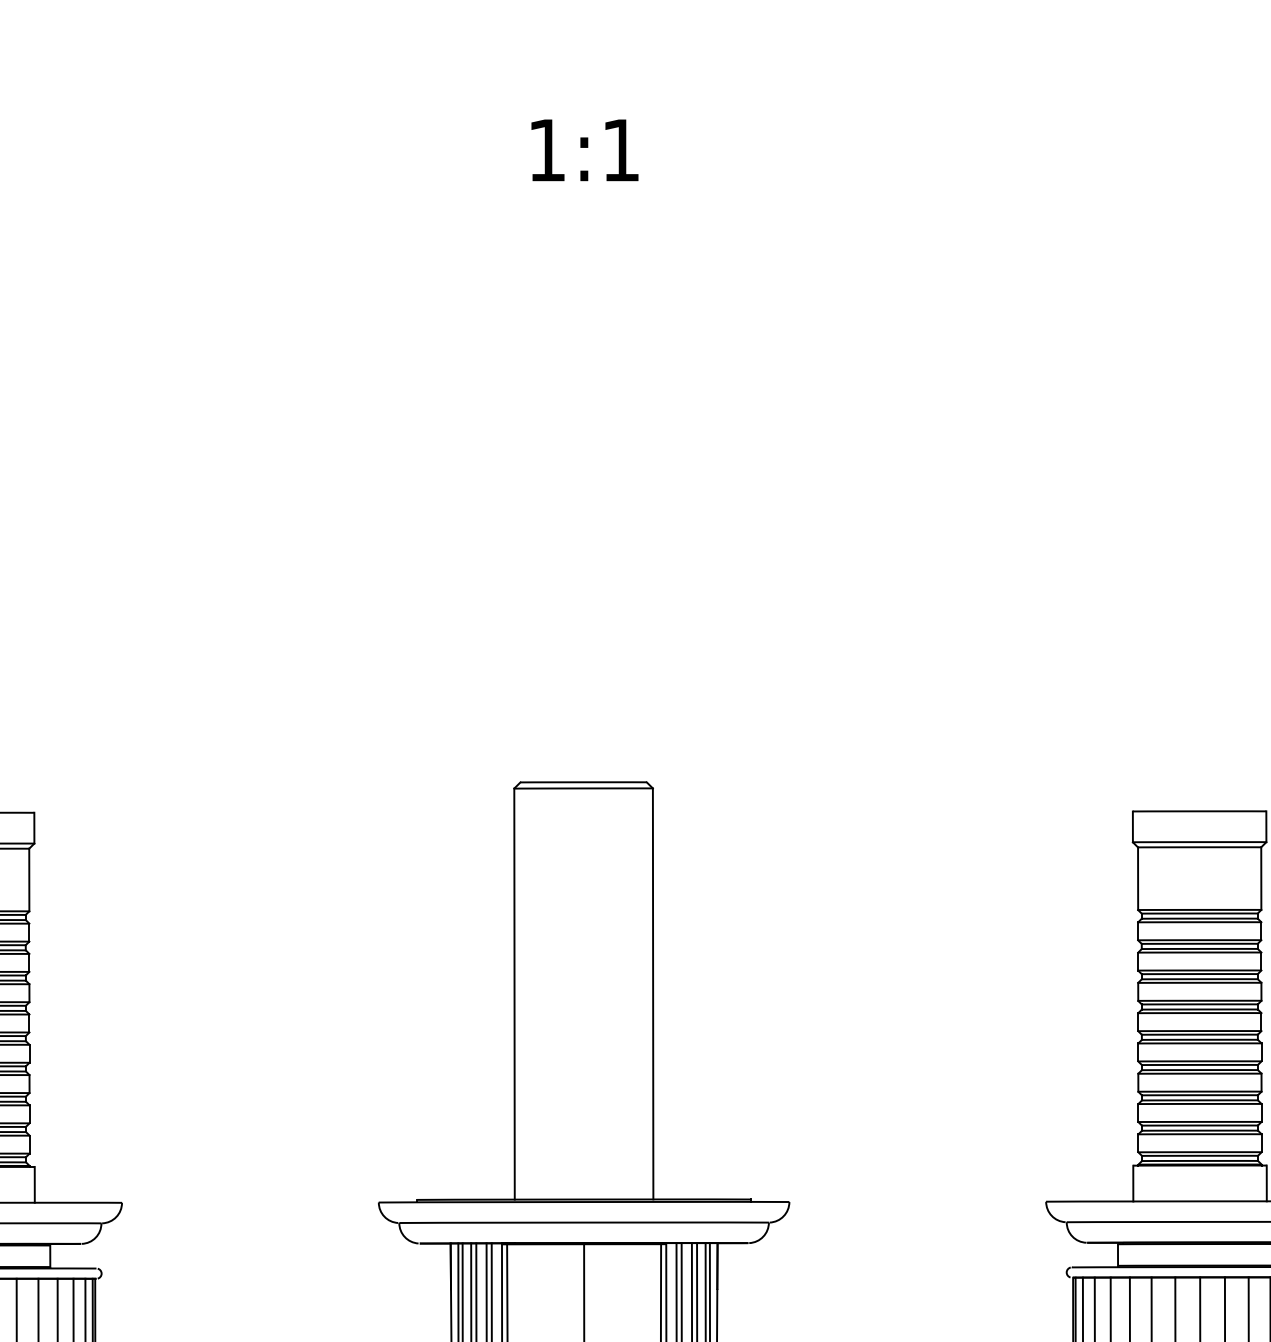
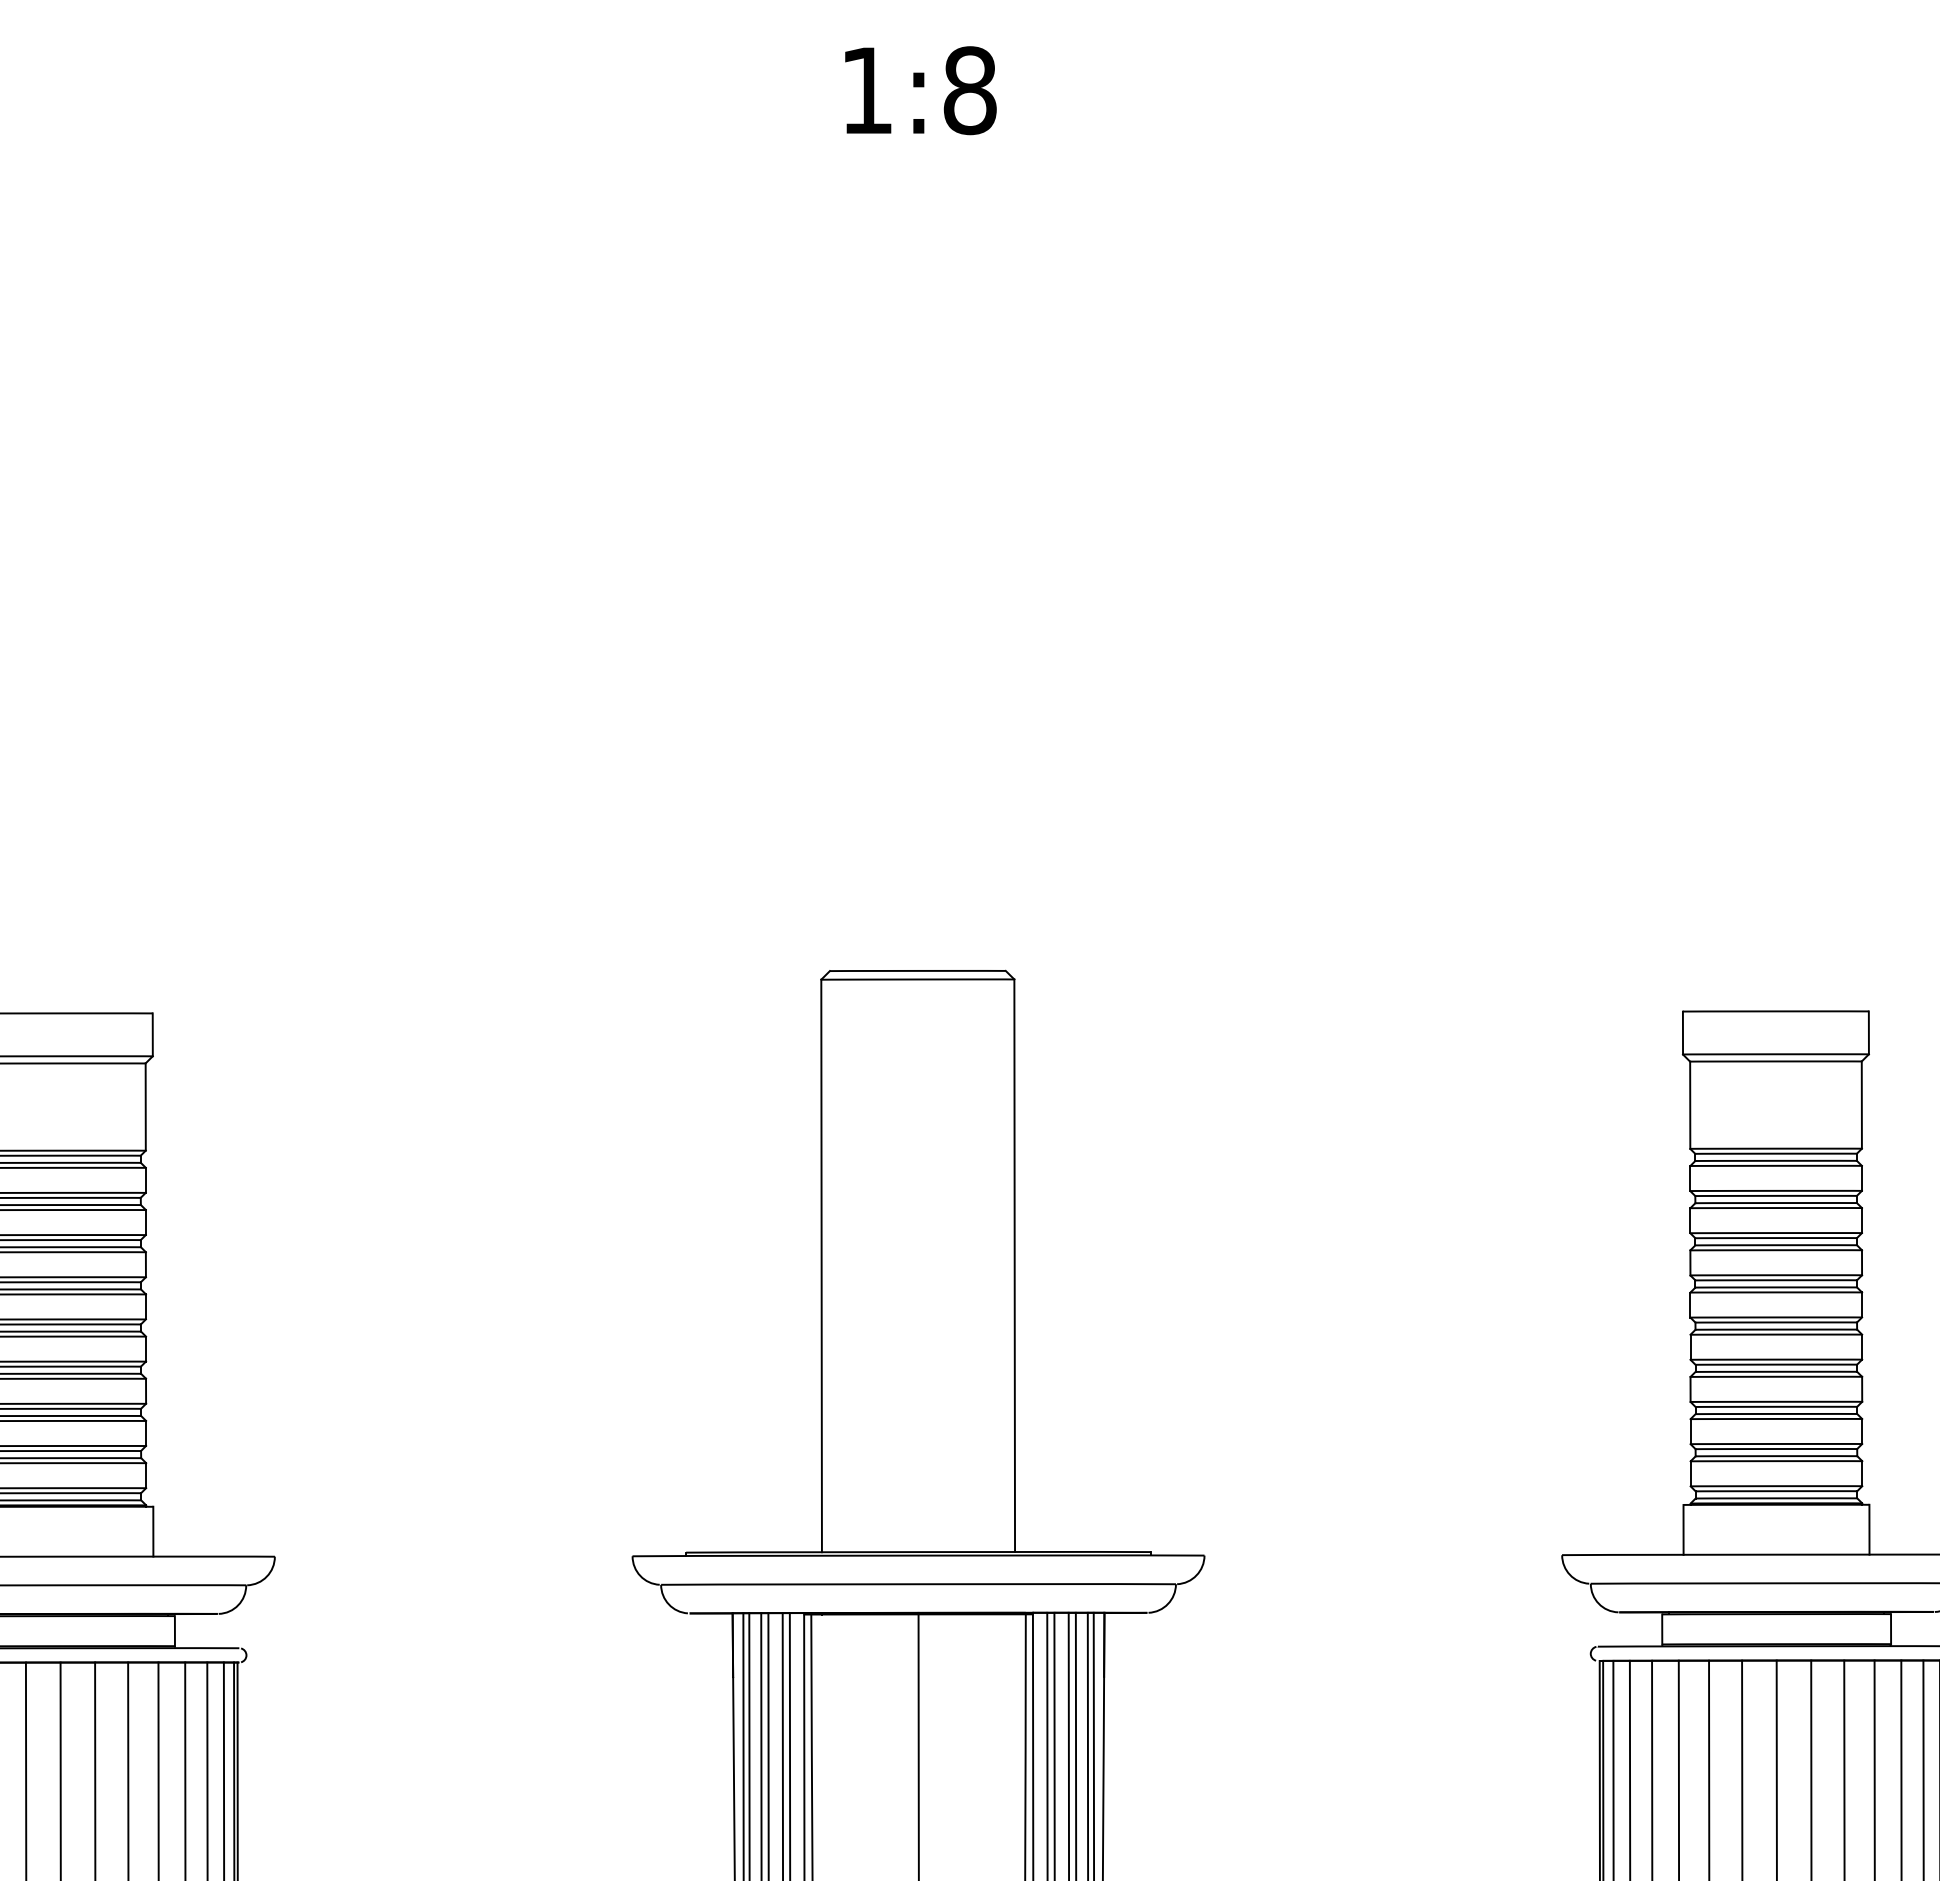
text: (620, 150) -> (969, 90), 1:1 -> 1:8

